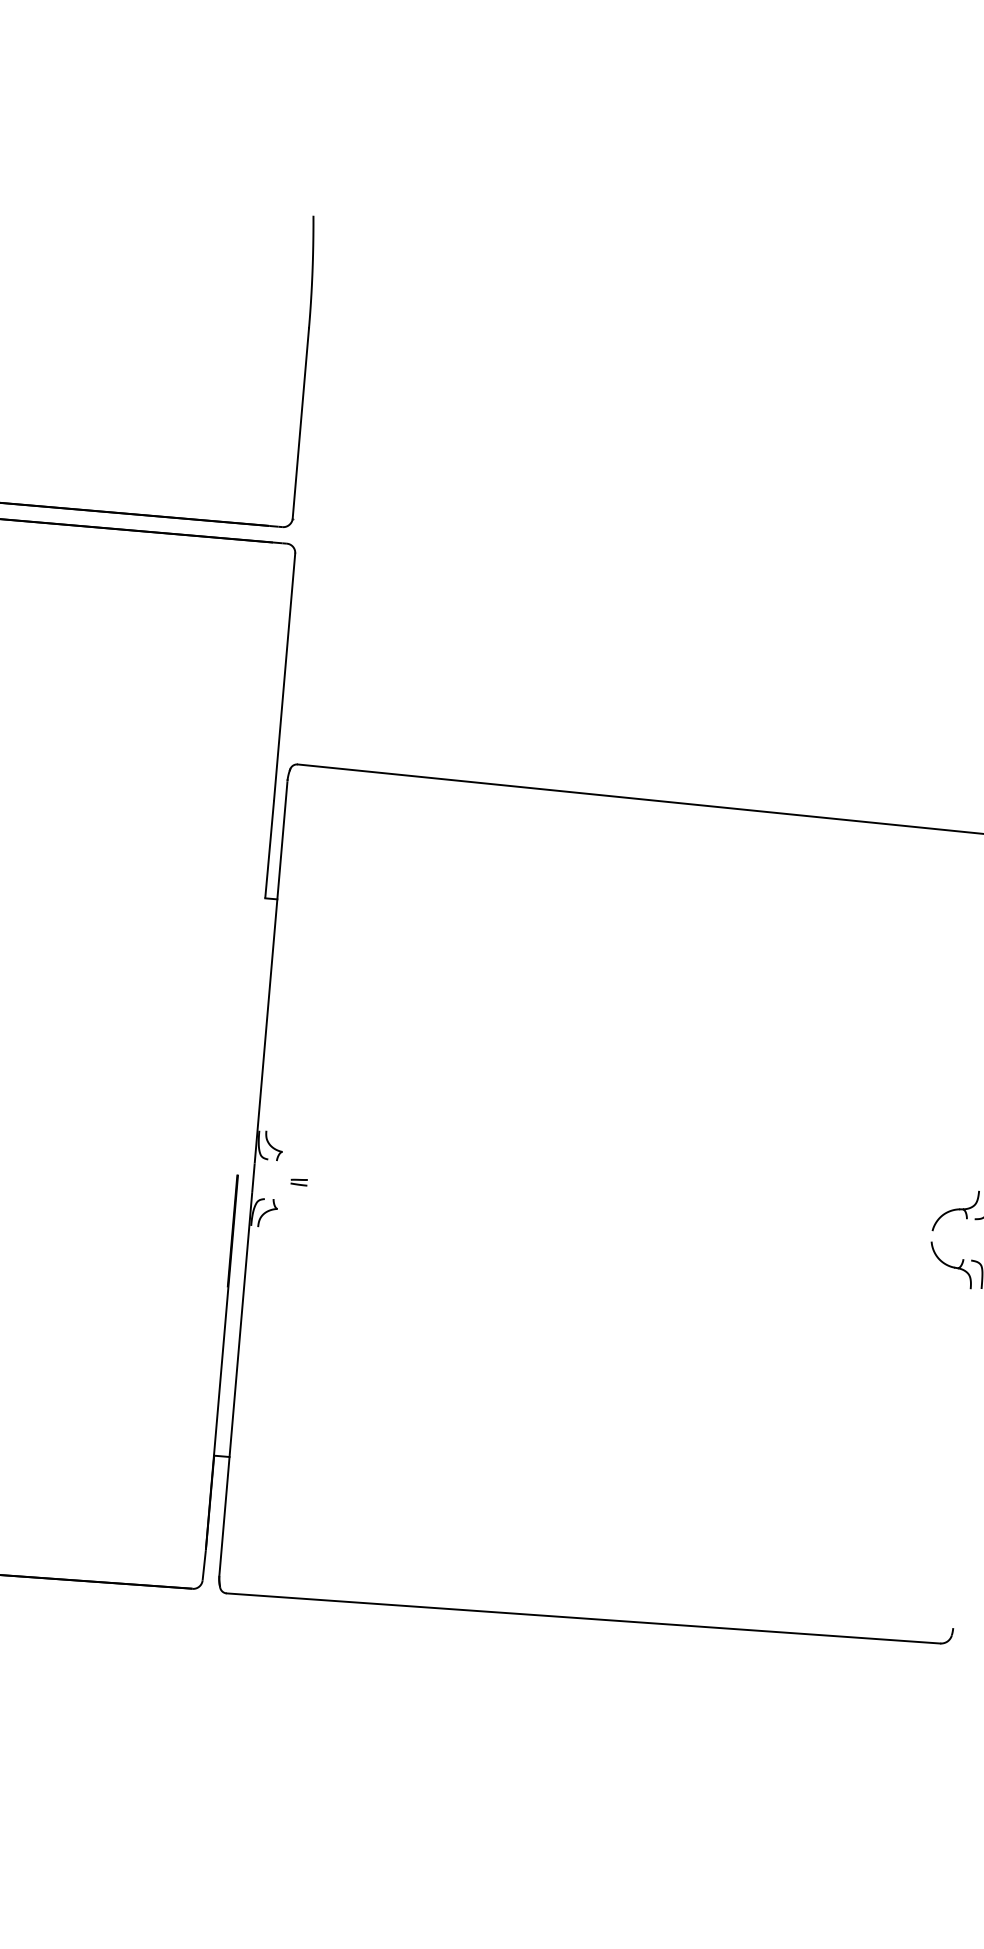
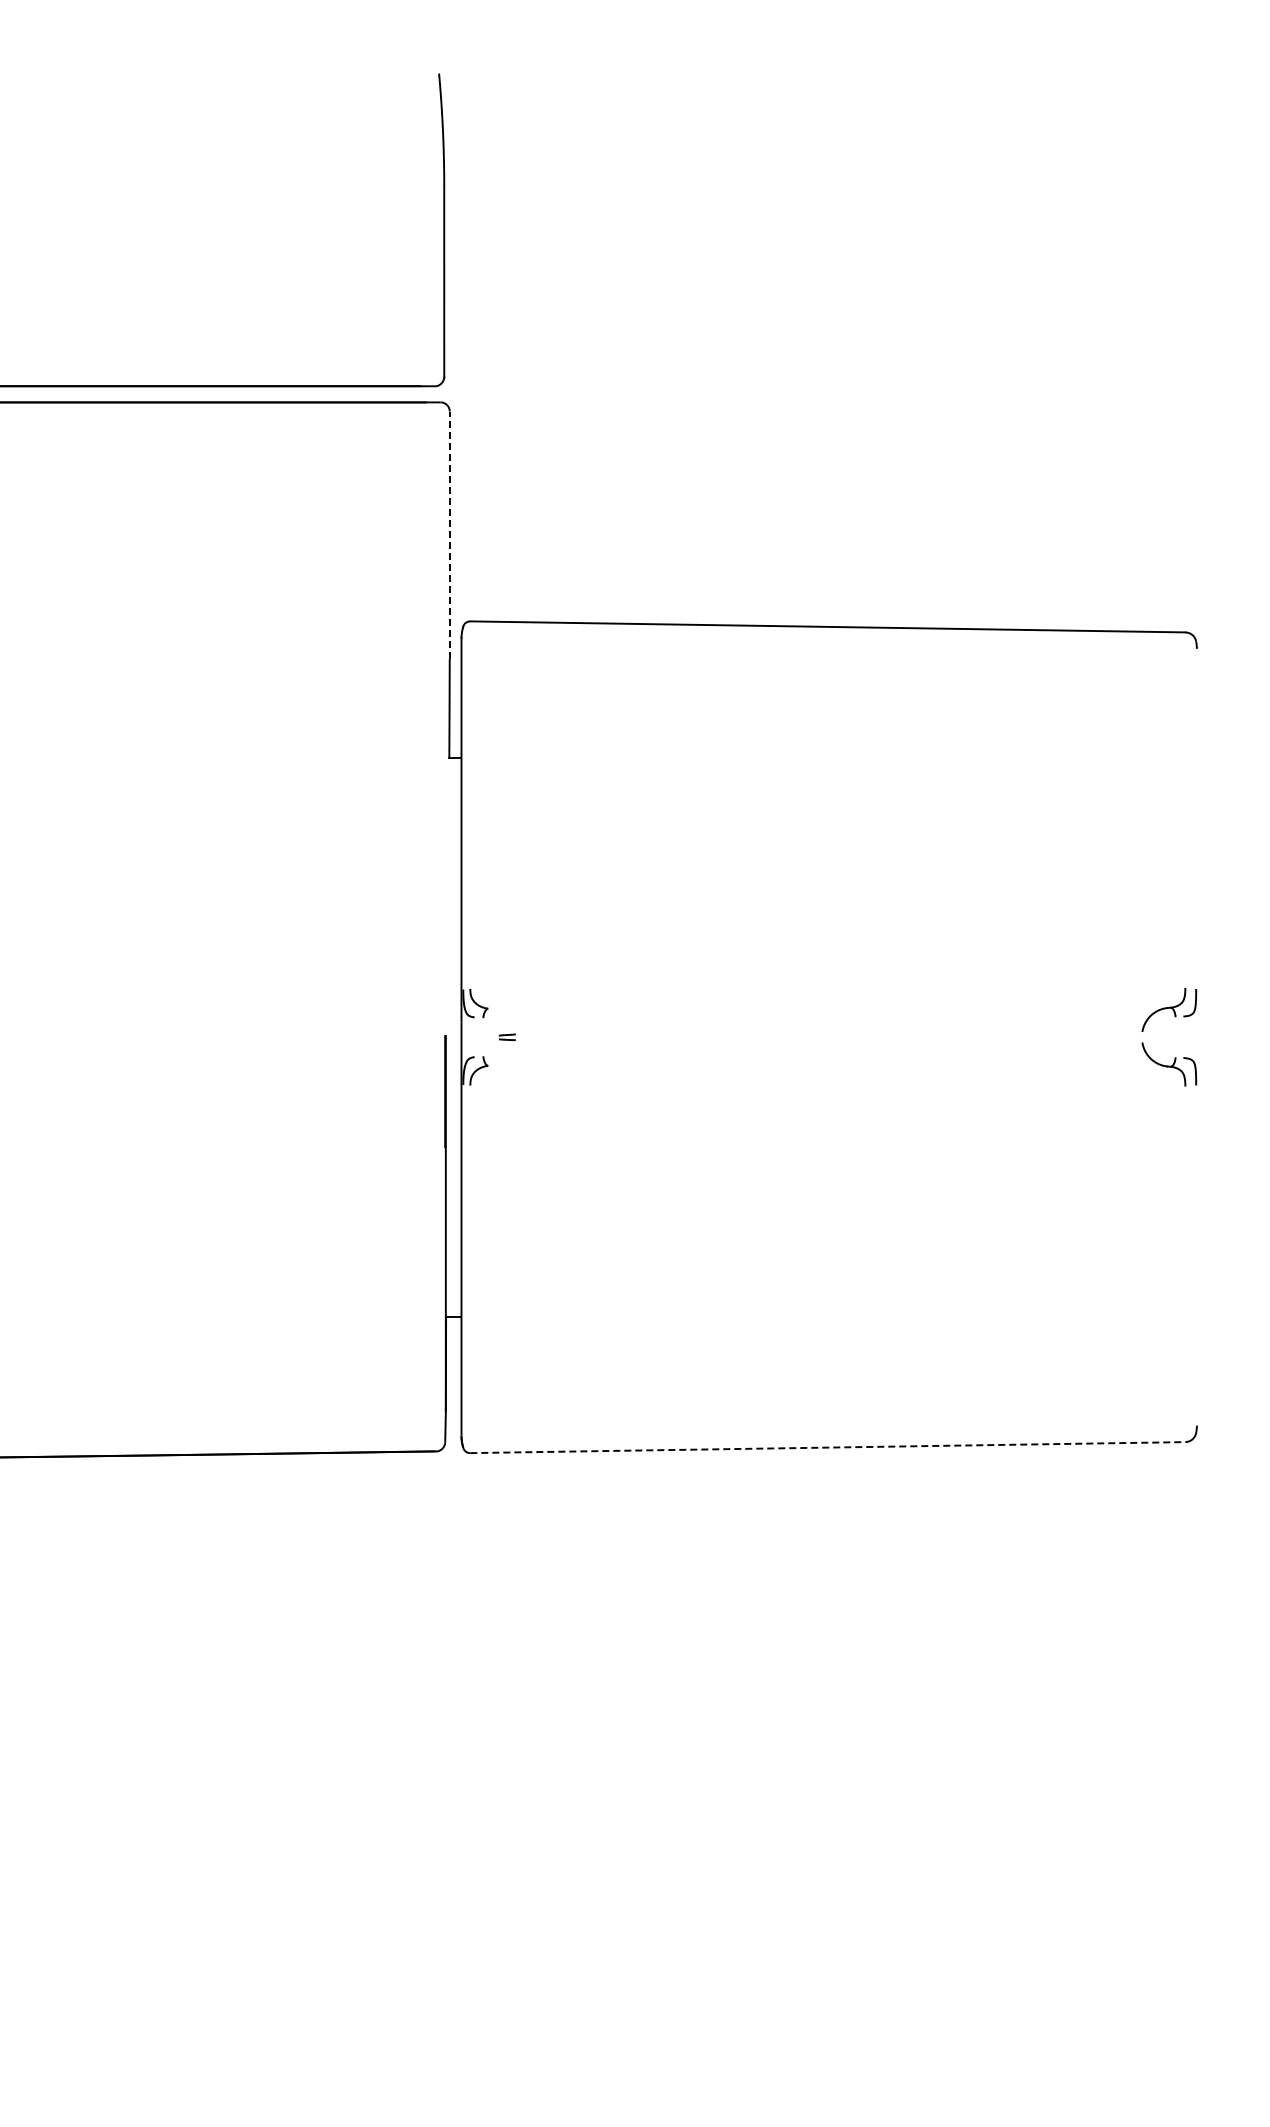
line: (284, 677) -> (449, 535), solid -> dashed
line: (583, 1618) -> (827, 1447), solid -> dashed

